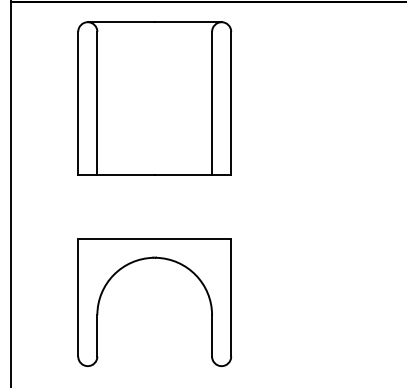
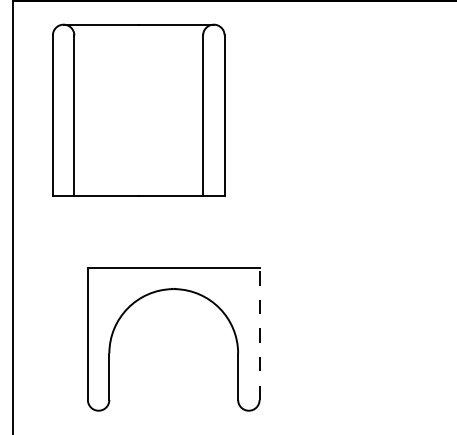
part: (154, 97) -> (138, 109), moved
line: (231, 297) -> (259, 333), solid -> dashed

